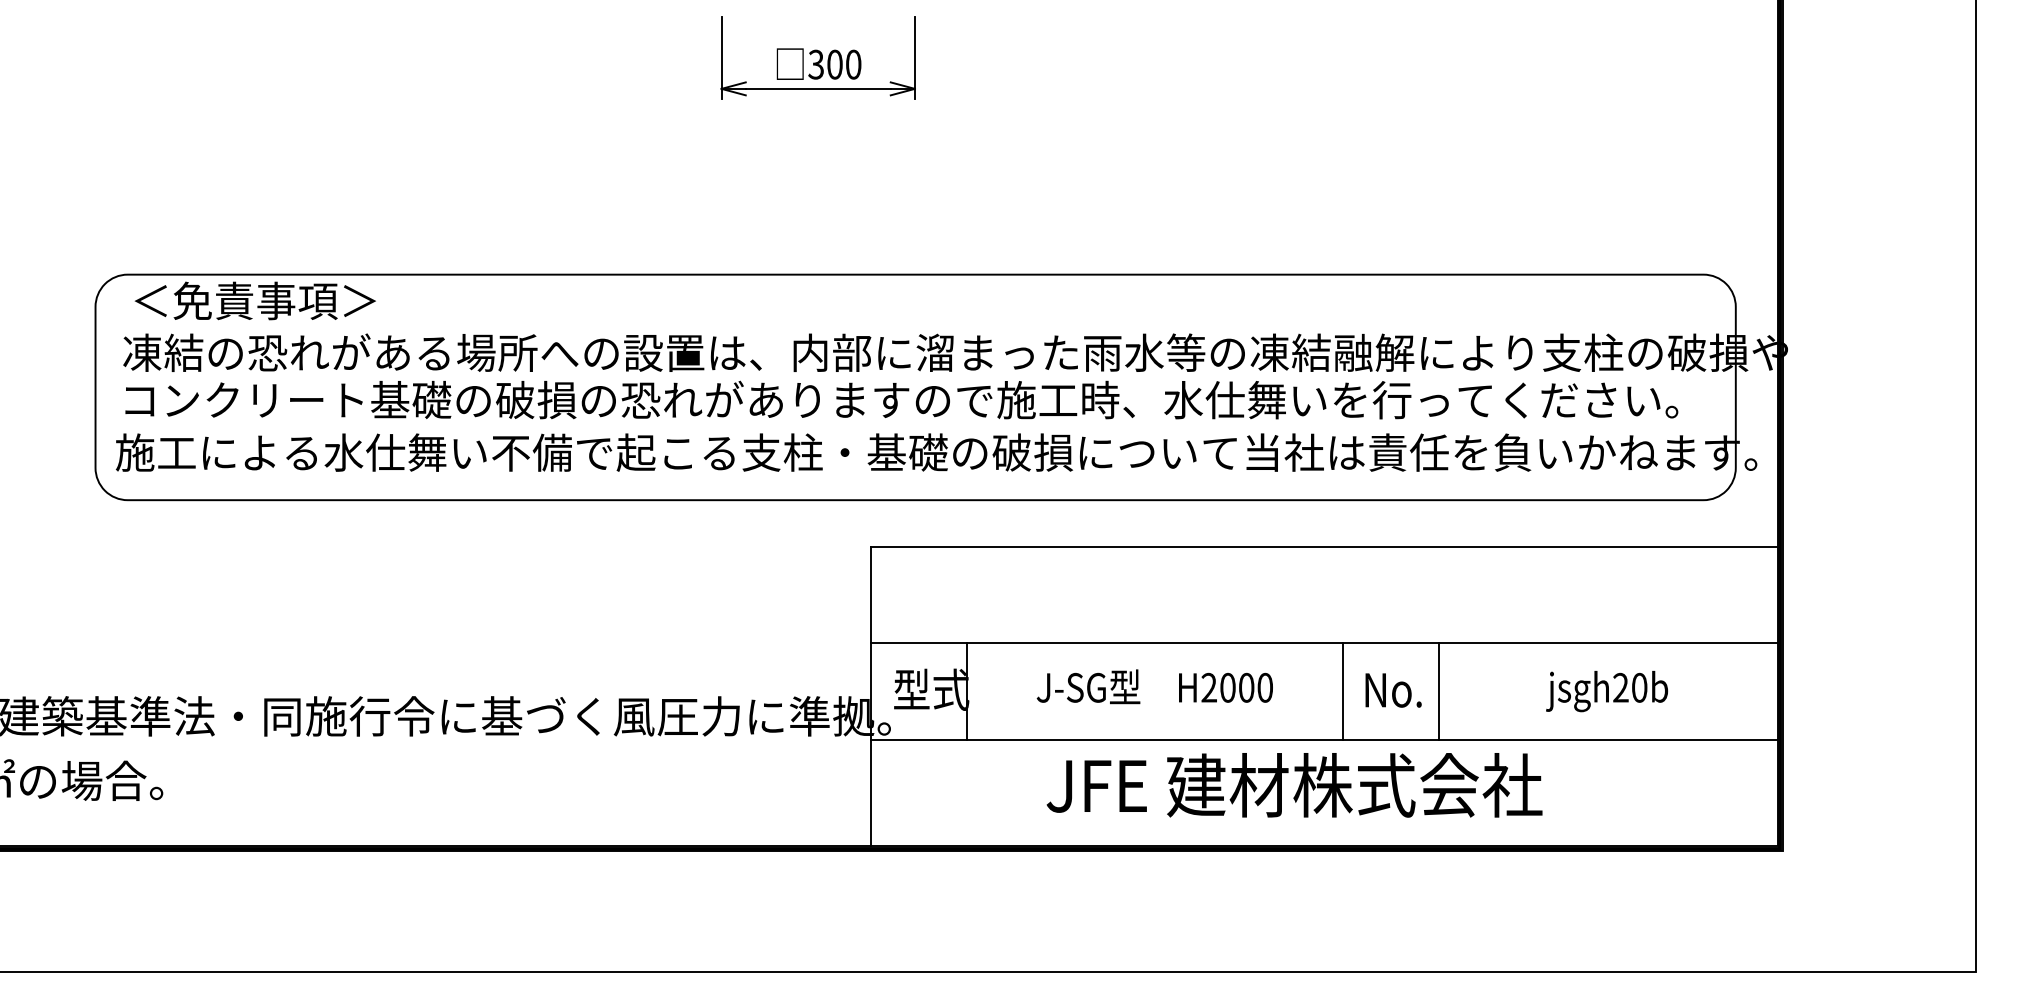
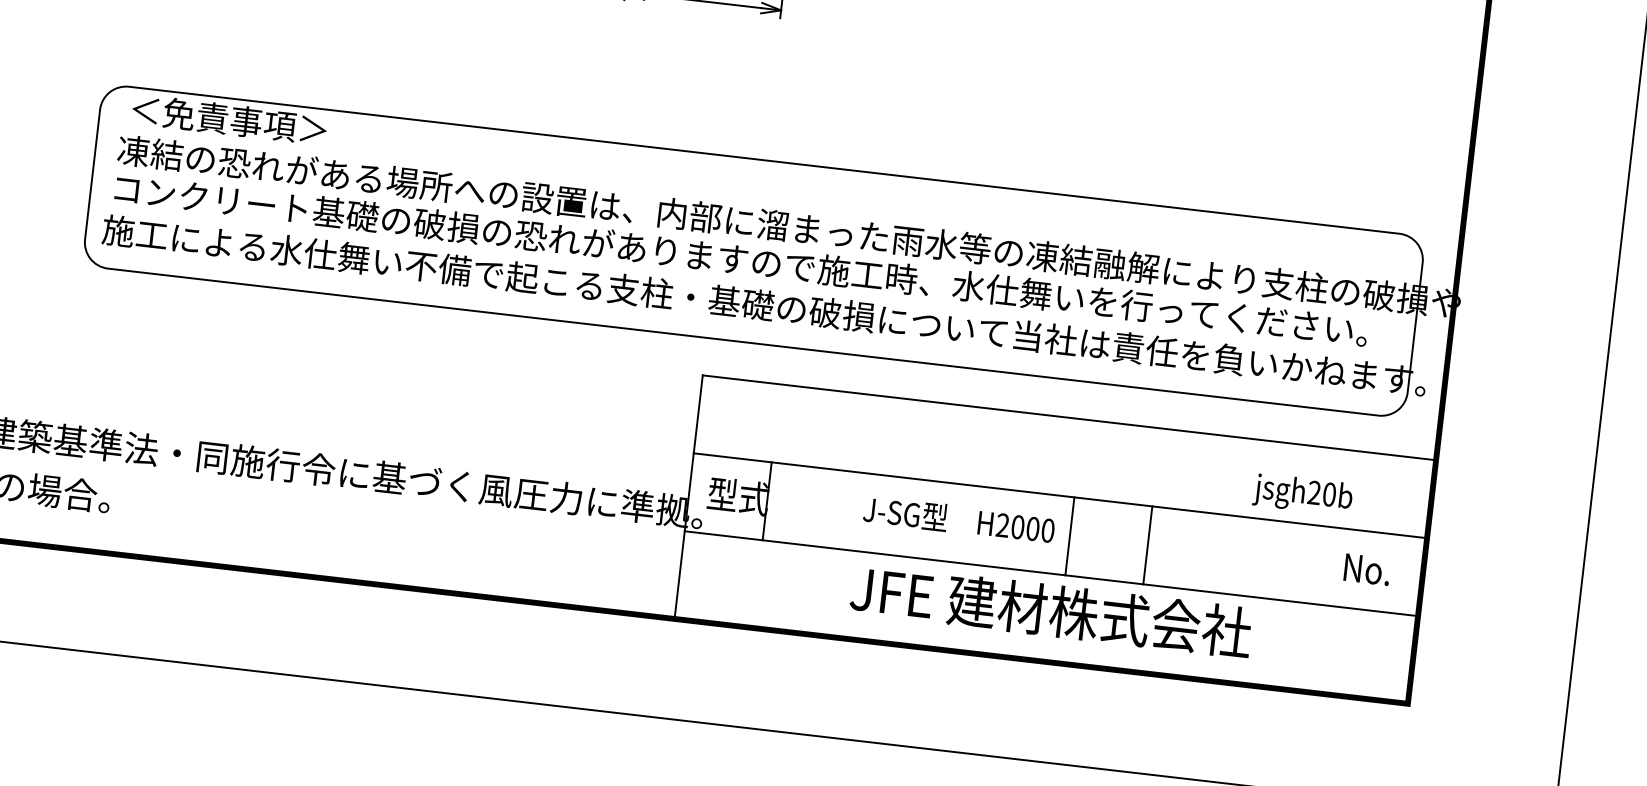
text: (1154, 686) -> (958, 519), moved
text: (1393, 690) -> (1367, 569), moved
text: (1607, 691) -> (1303, 494), moved
text: (1294, 785) -> (1051, 610), moved

